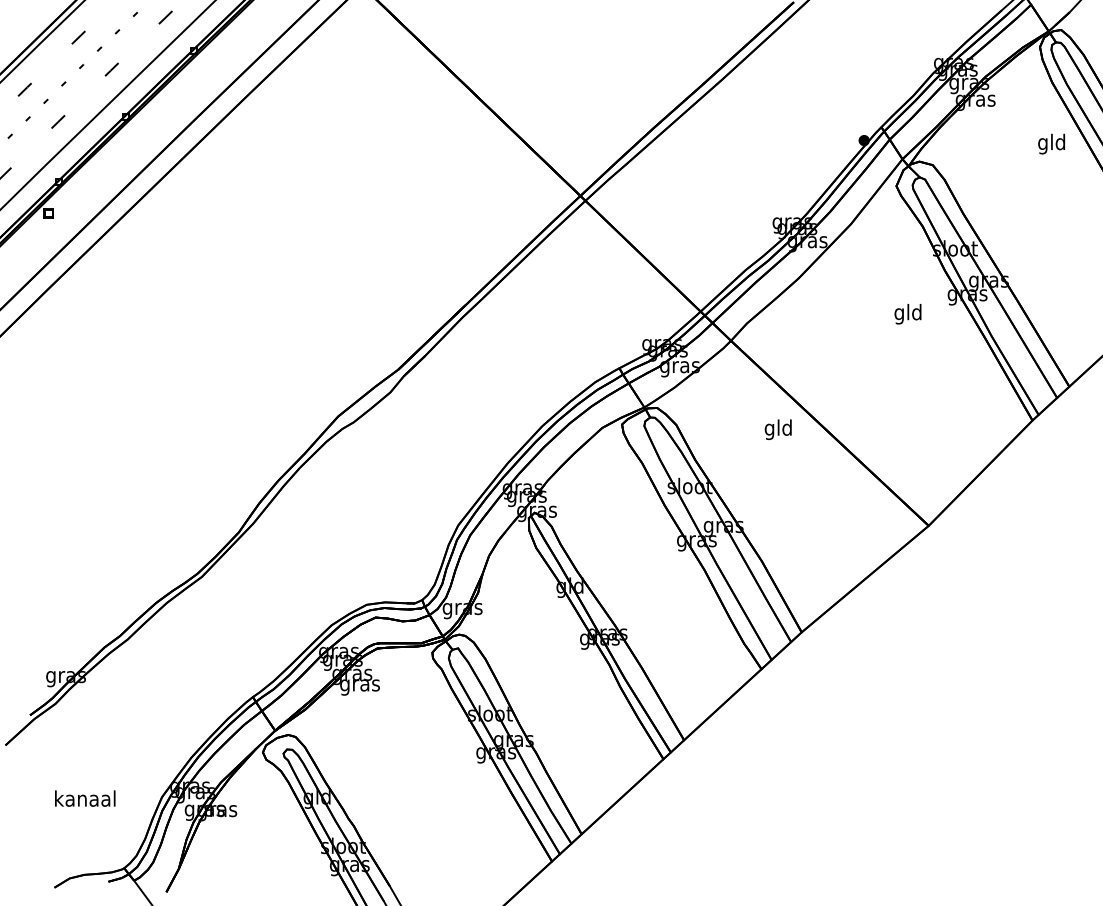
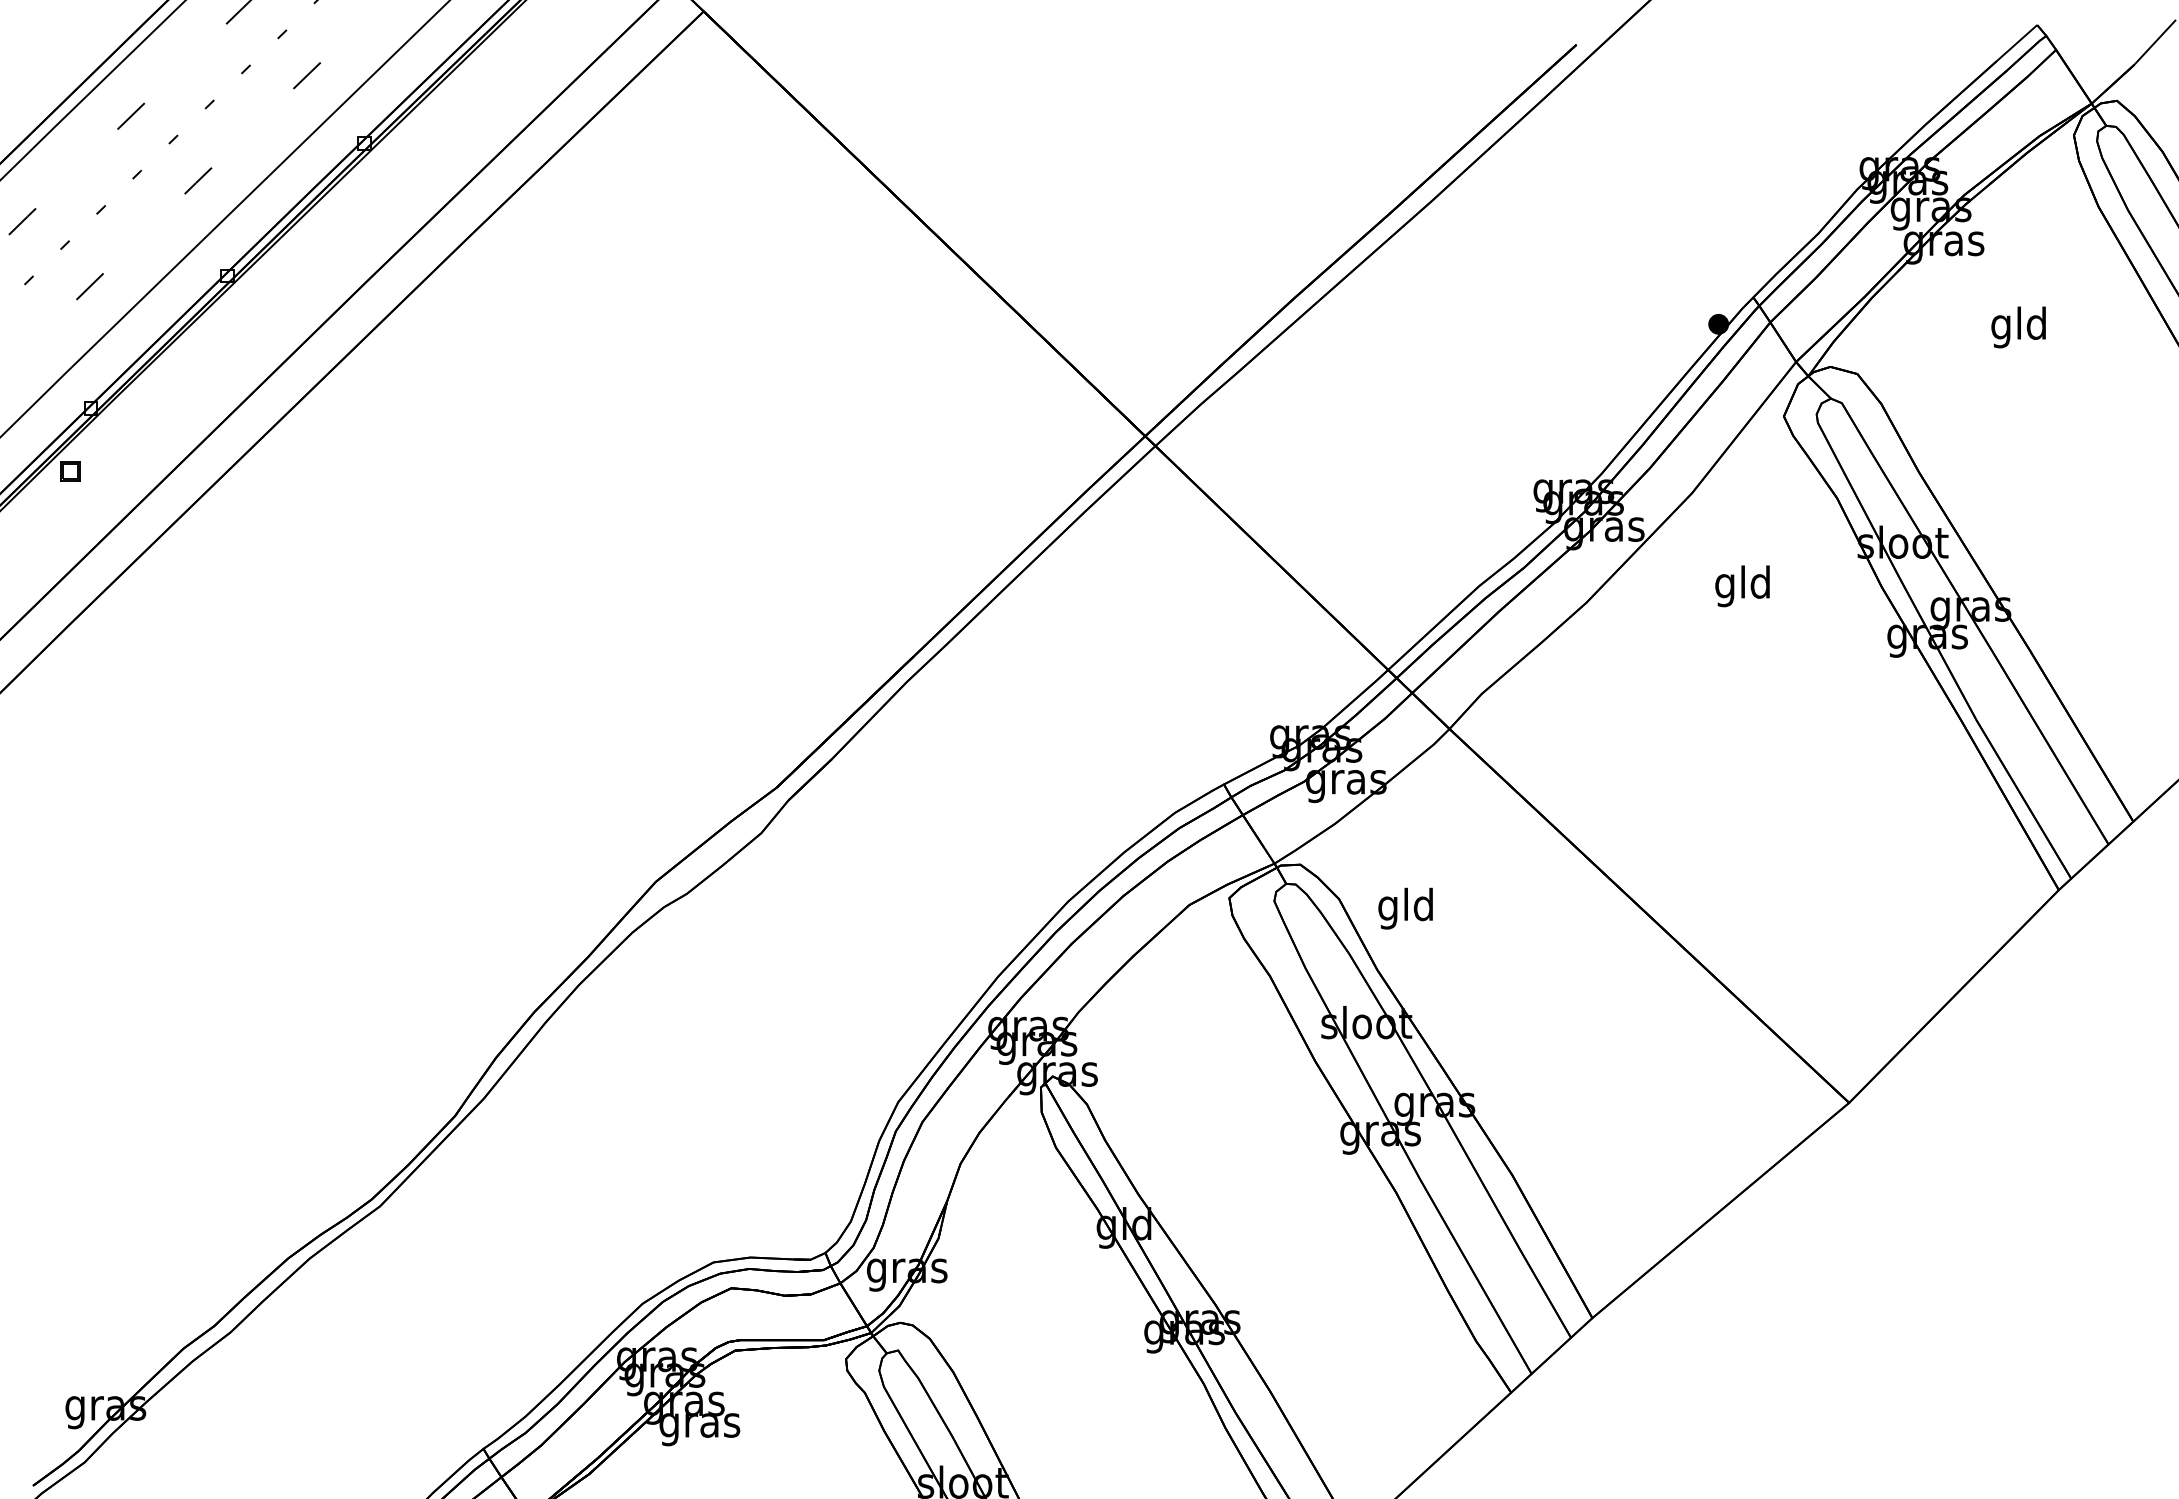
text: (1051, 143) -> (2018, 326), moved
text: (907, 314) -> (1741, 586), moved
text: (777, 429) -> (1404, 908), moved

